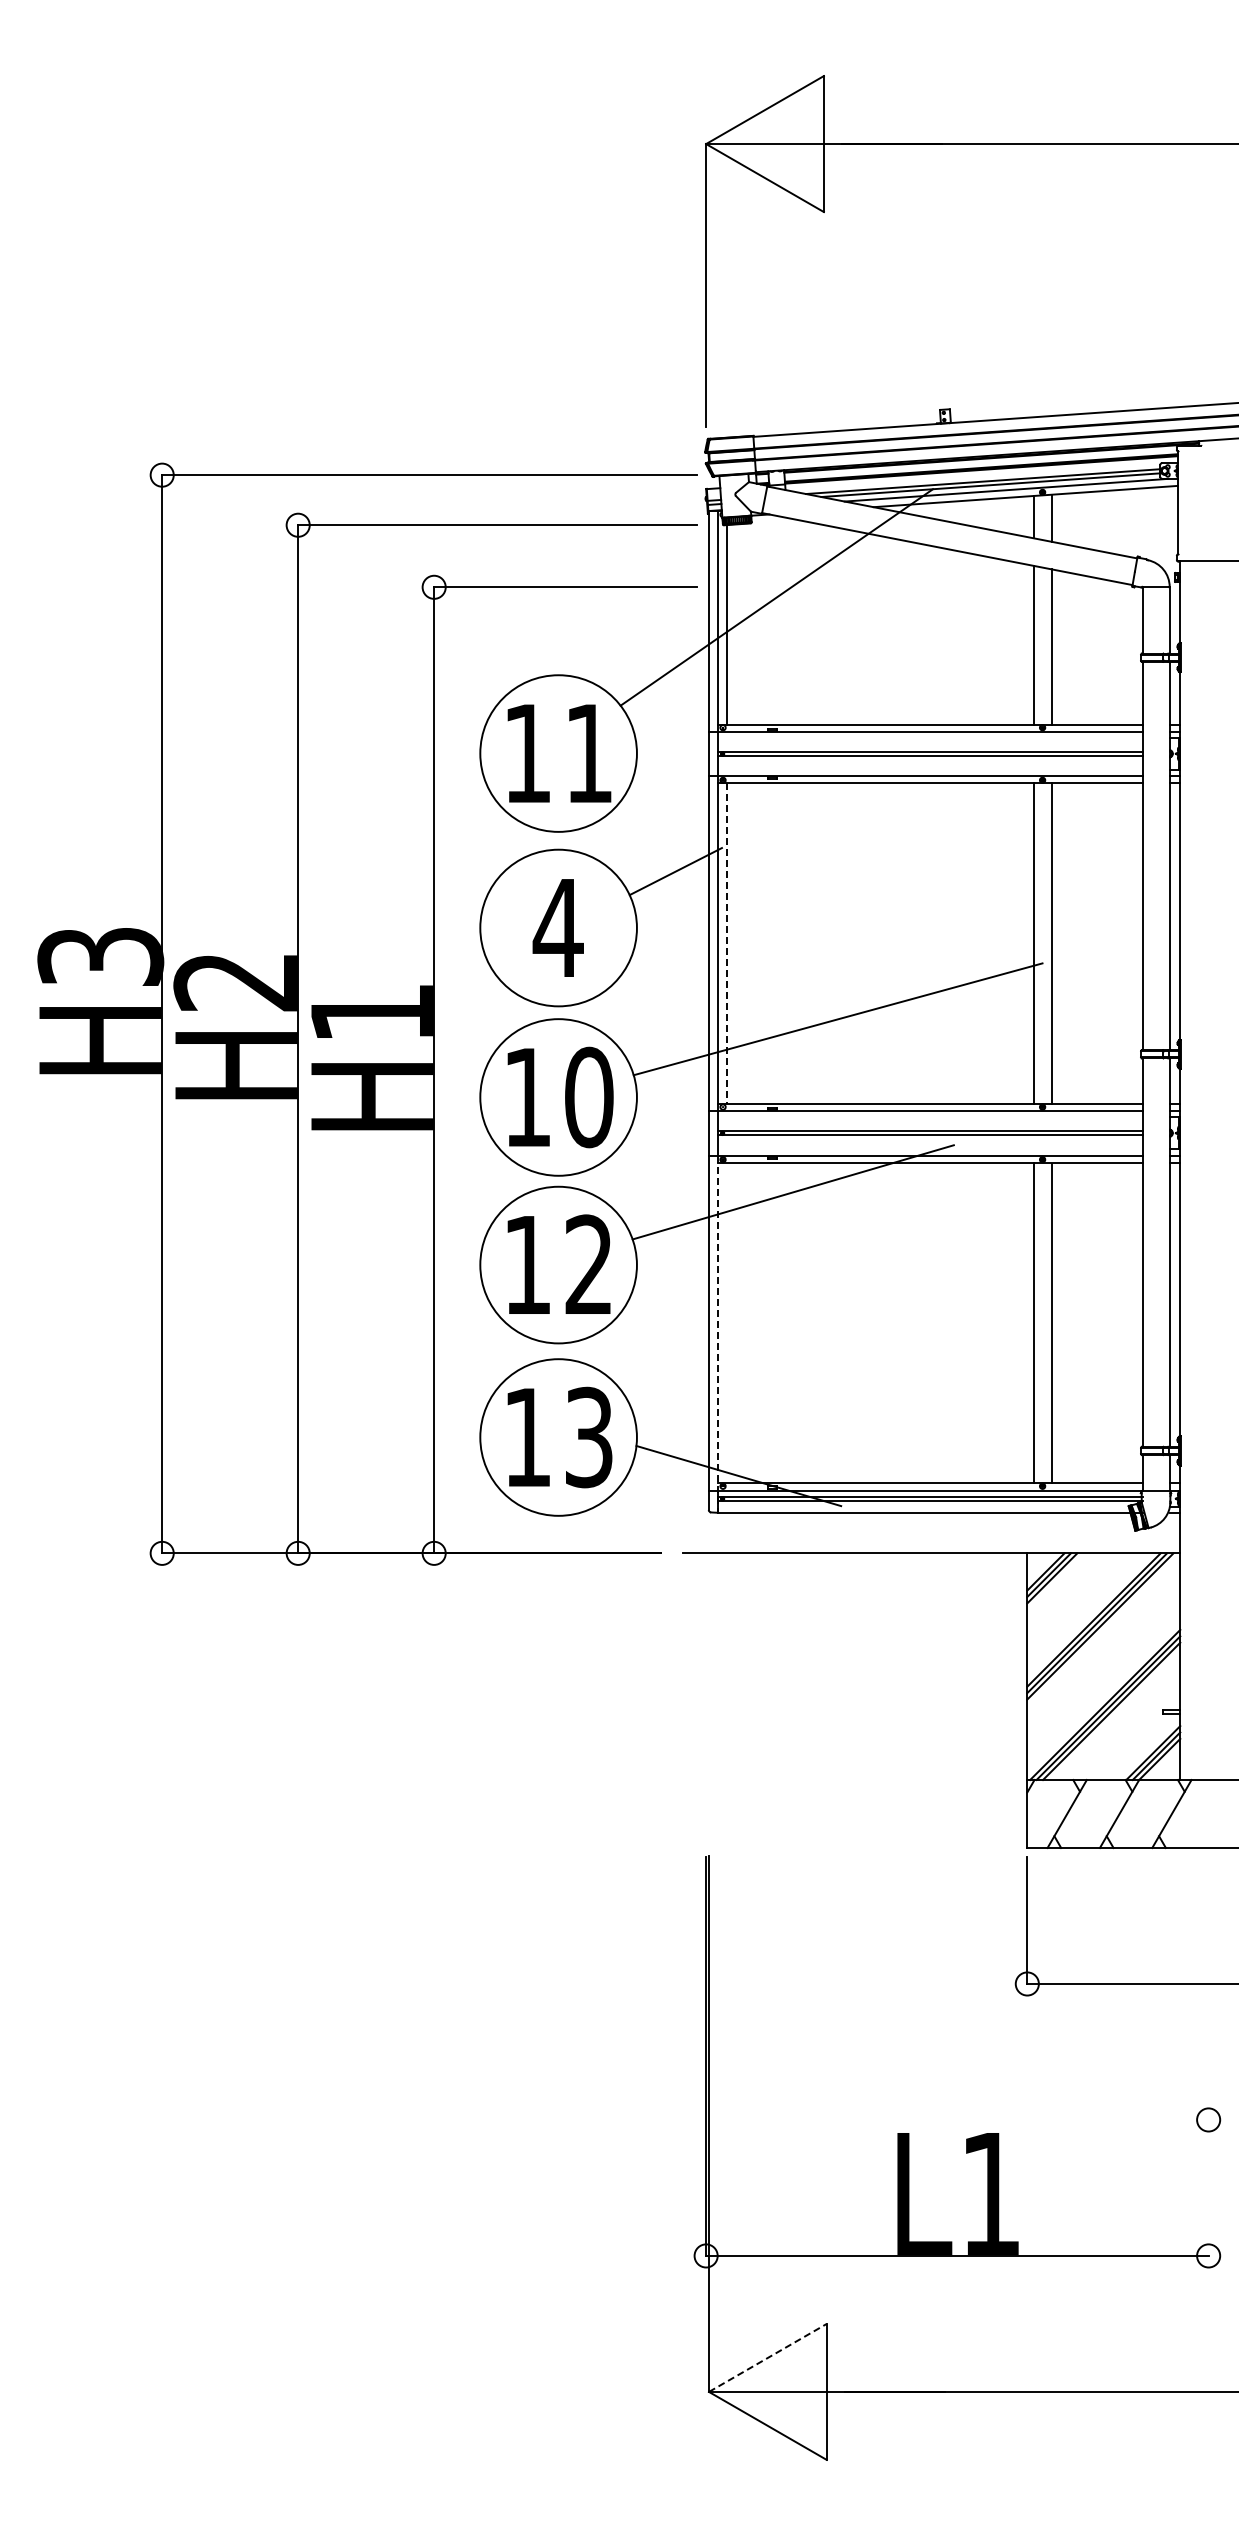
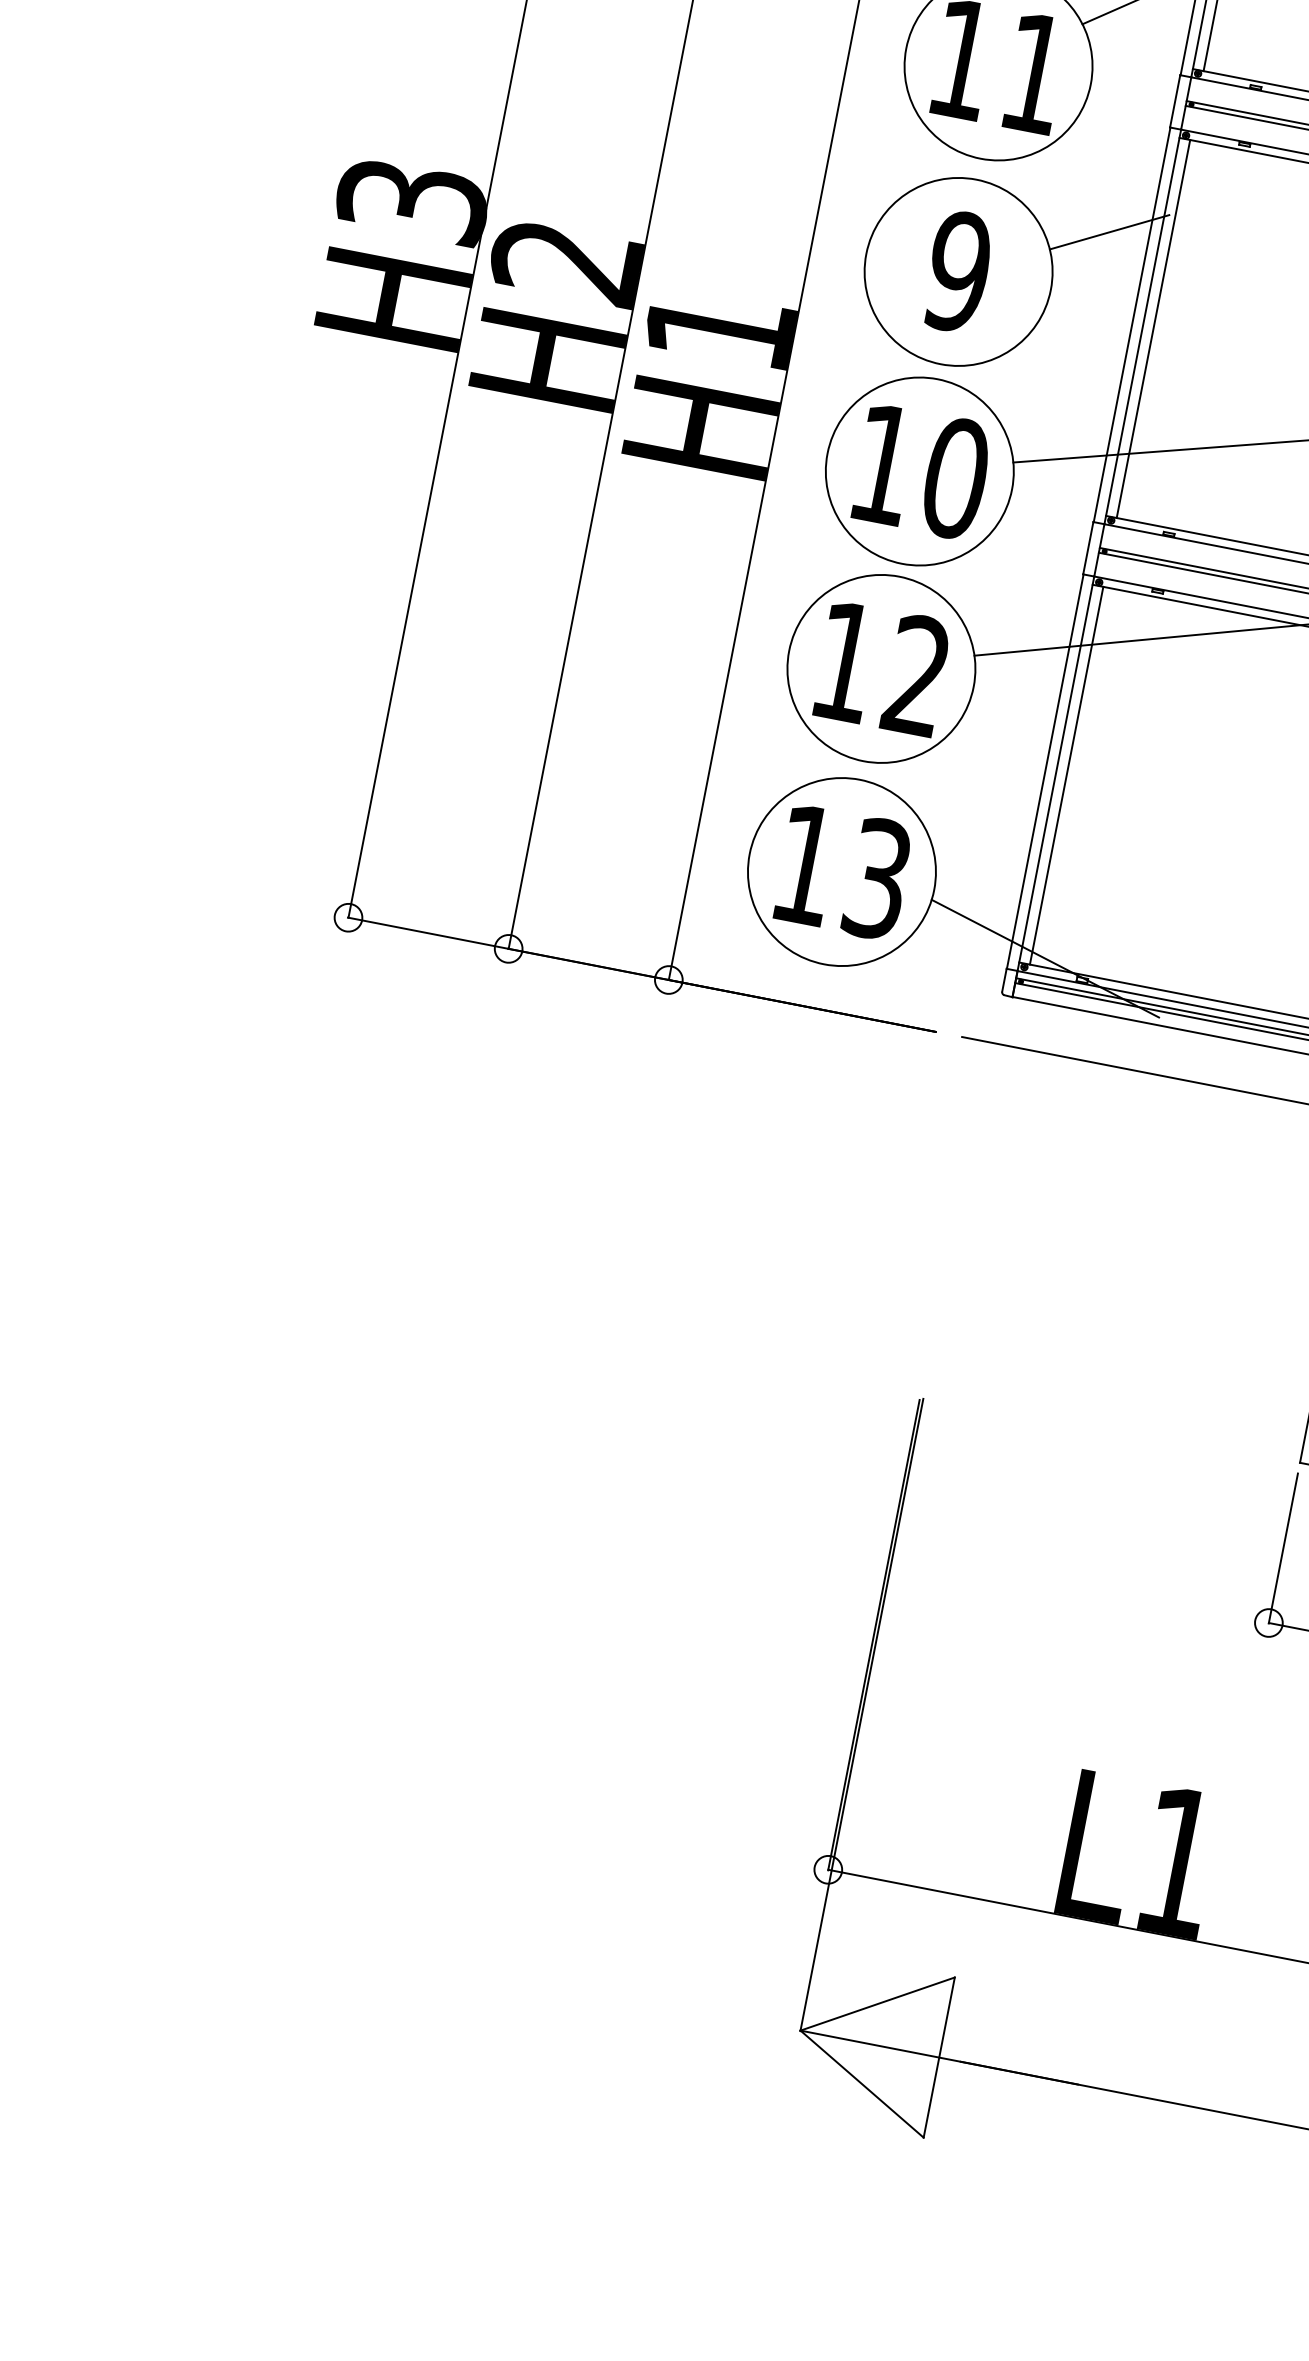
text: (557, 927) -> (957, 271), 4 -> 9
line: (727, 944) -> (1153, 330), dashed -> solid
line: (727, 1322) -> (1067, 775), added
line: (718, 1334) -> (1053, 787), dashed -> solid
line: (767, 2357) -> (877, 2003), dashed -> solid

